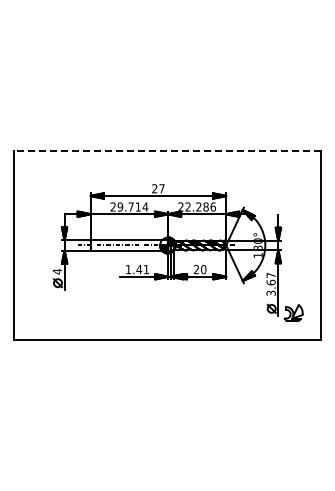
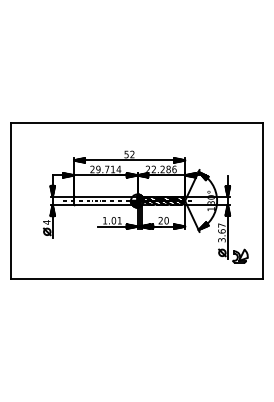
line: (166, 150) -> (136, 123), dashed -> solid
text: (158, 188) -> (129, 154), 27 -> 52
text: (139, 269) -> (114, 220), 1.41 -> 1.01

